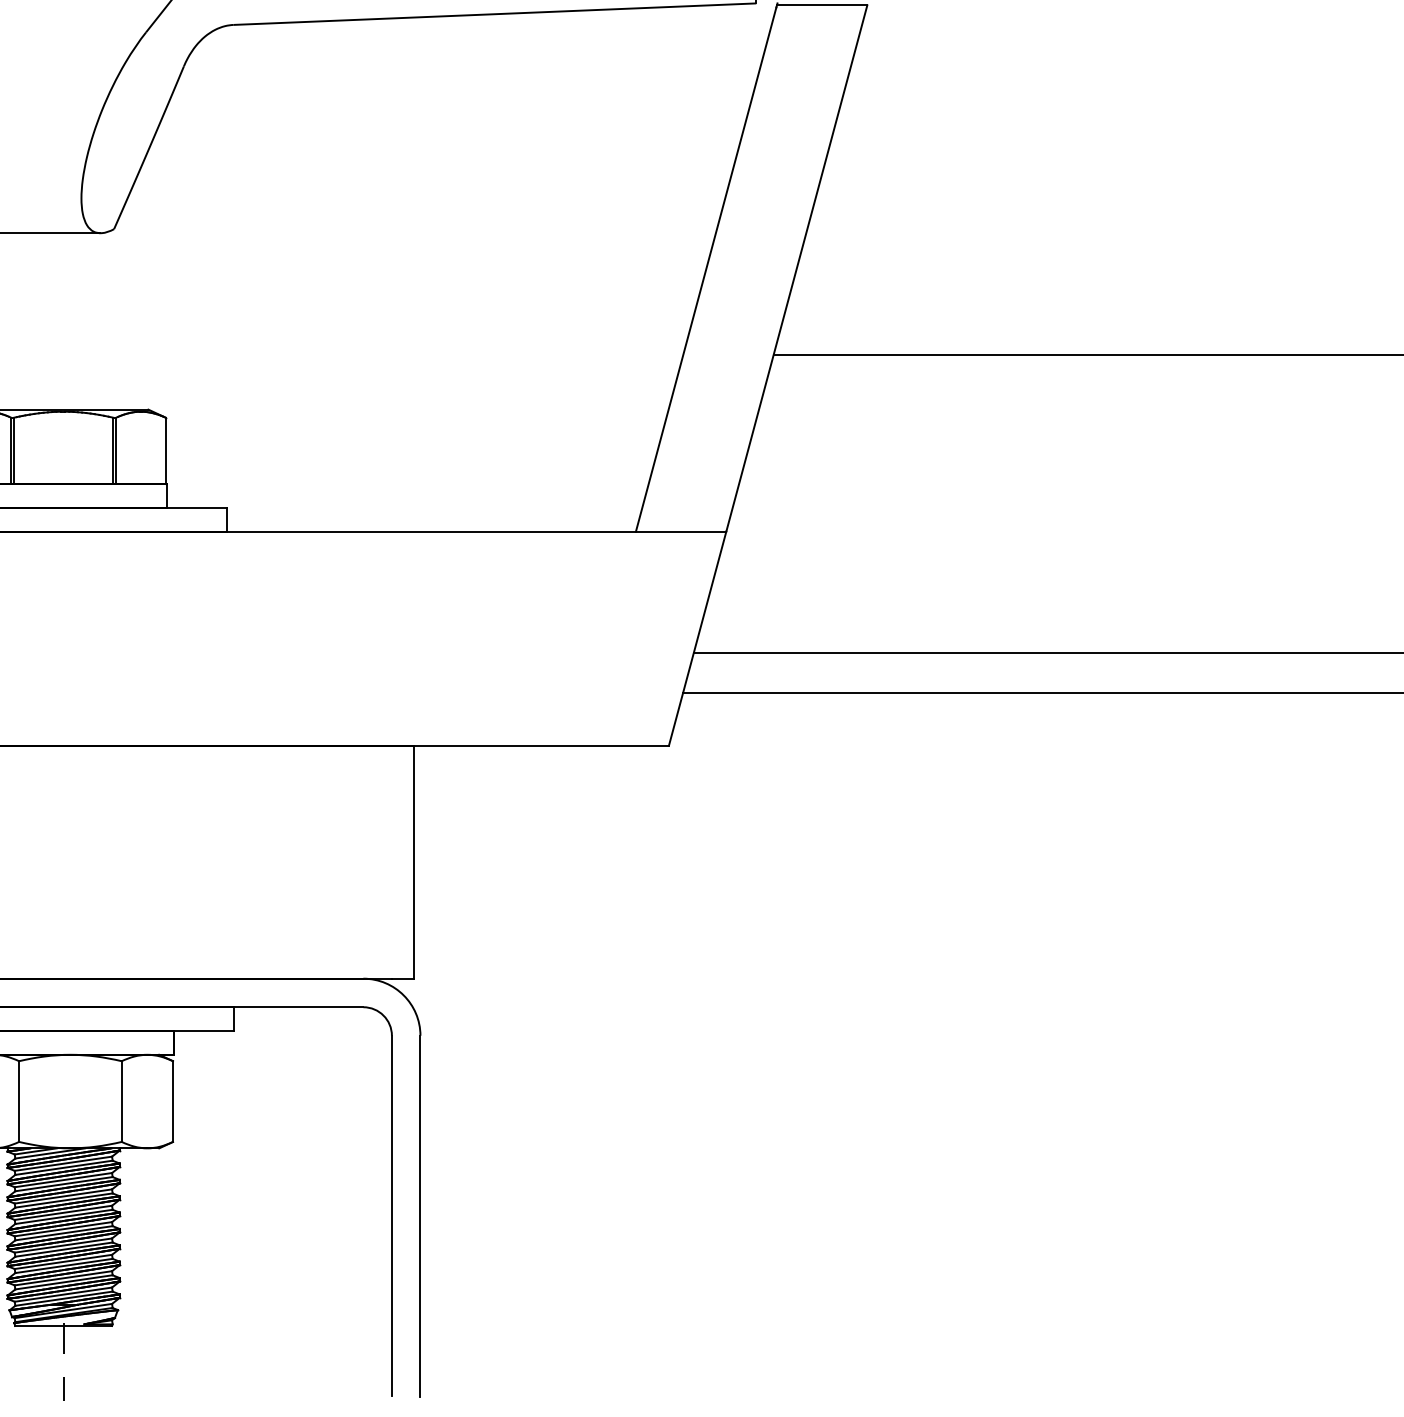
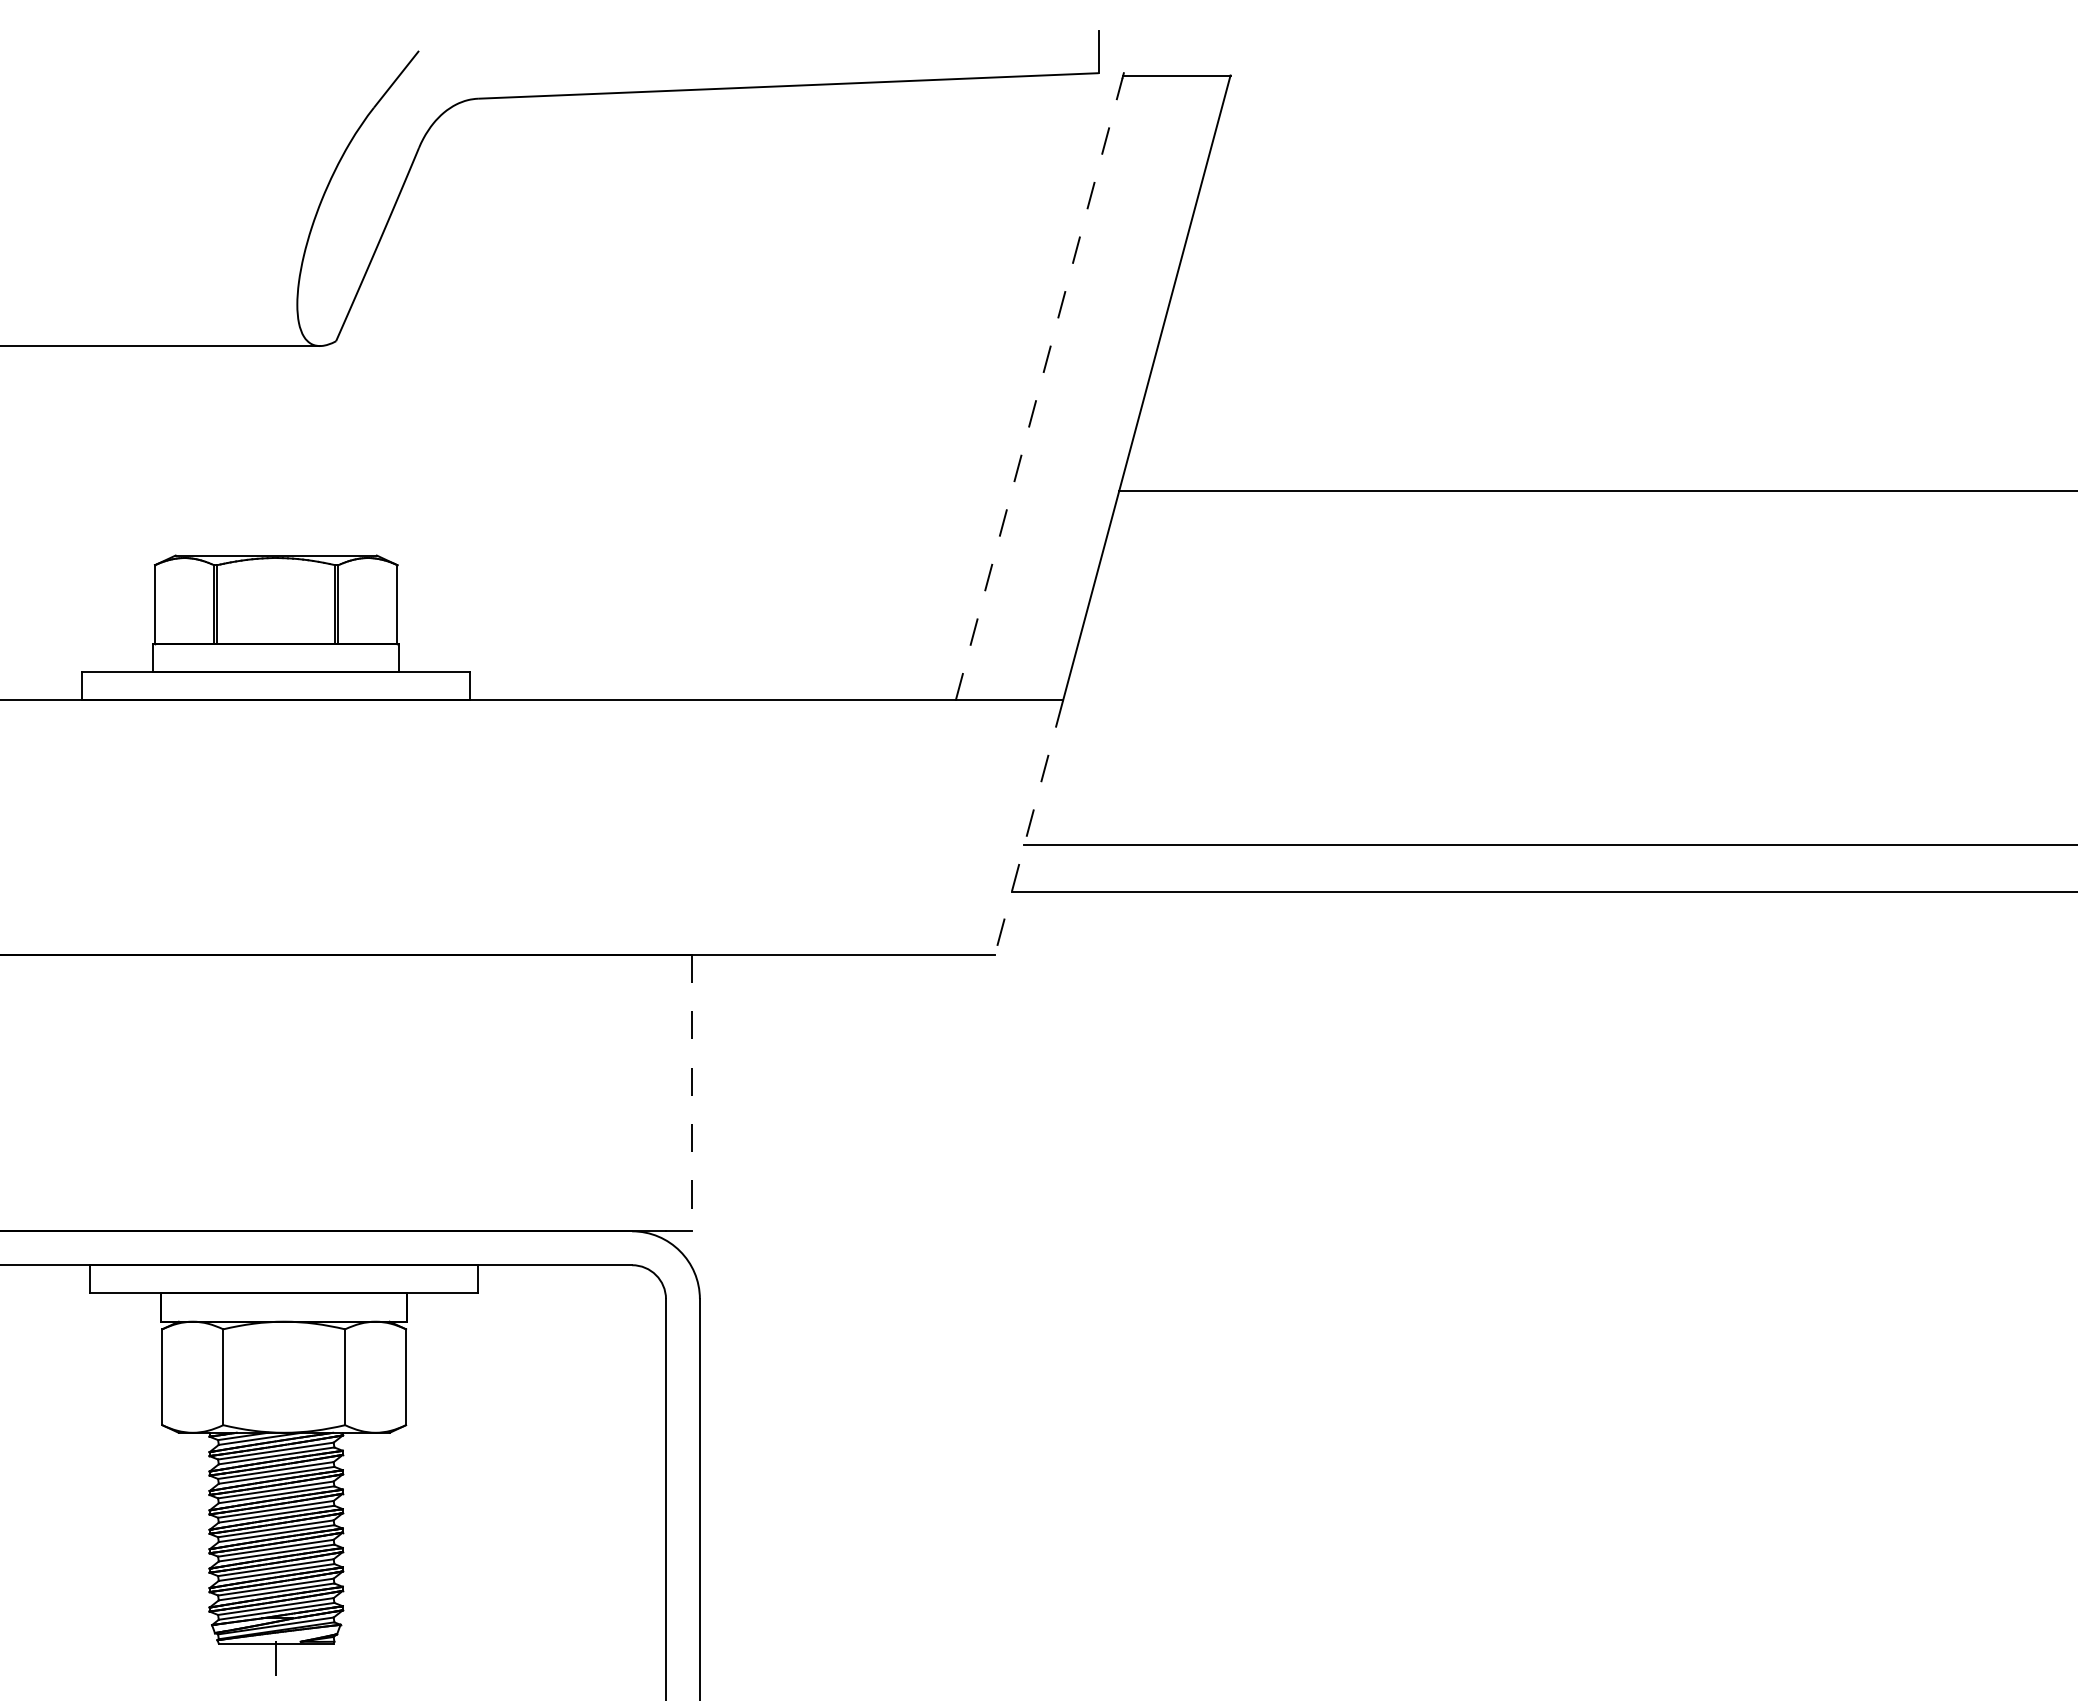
line: (706, 268) -> (1039, 388), solid -> dashed
line: (698, 638) -> (1029, 827), solid -> dashed
line: (413, 862) -> (691, 1093), solid -> dashed

